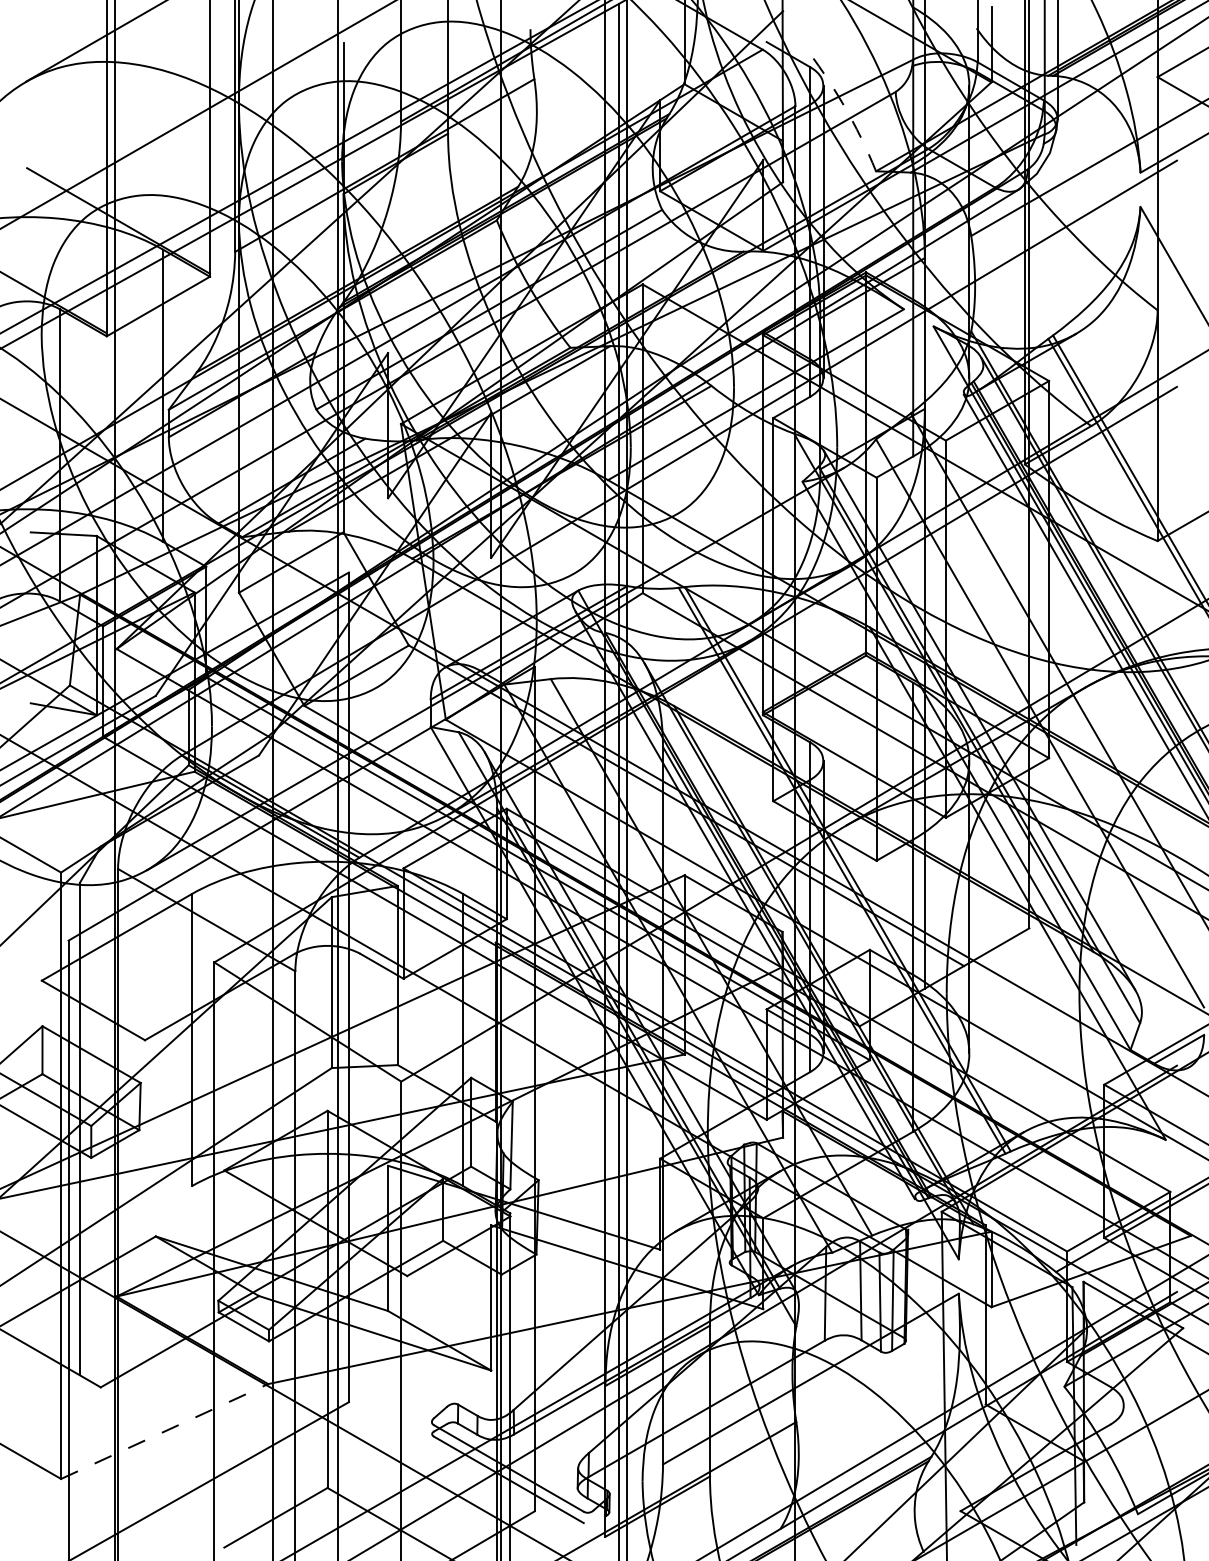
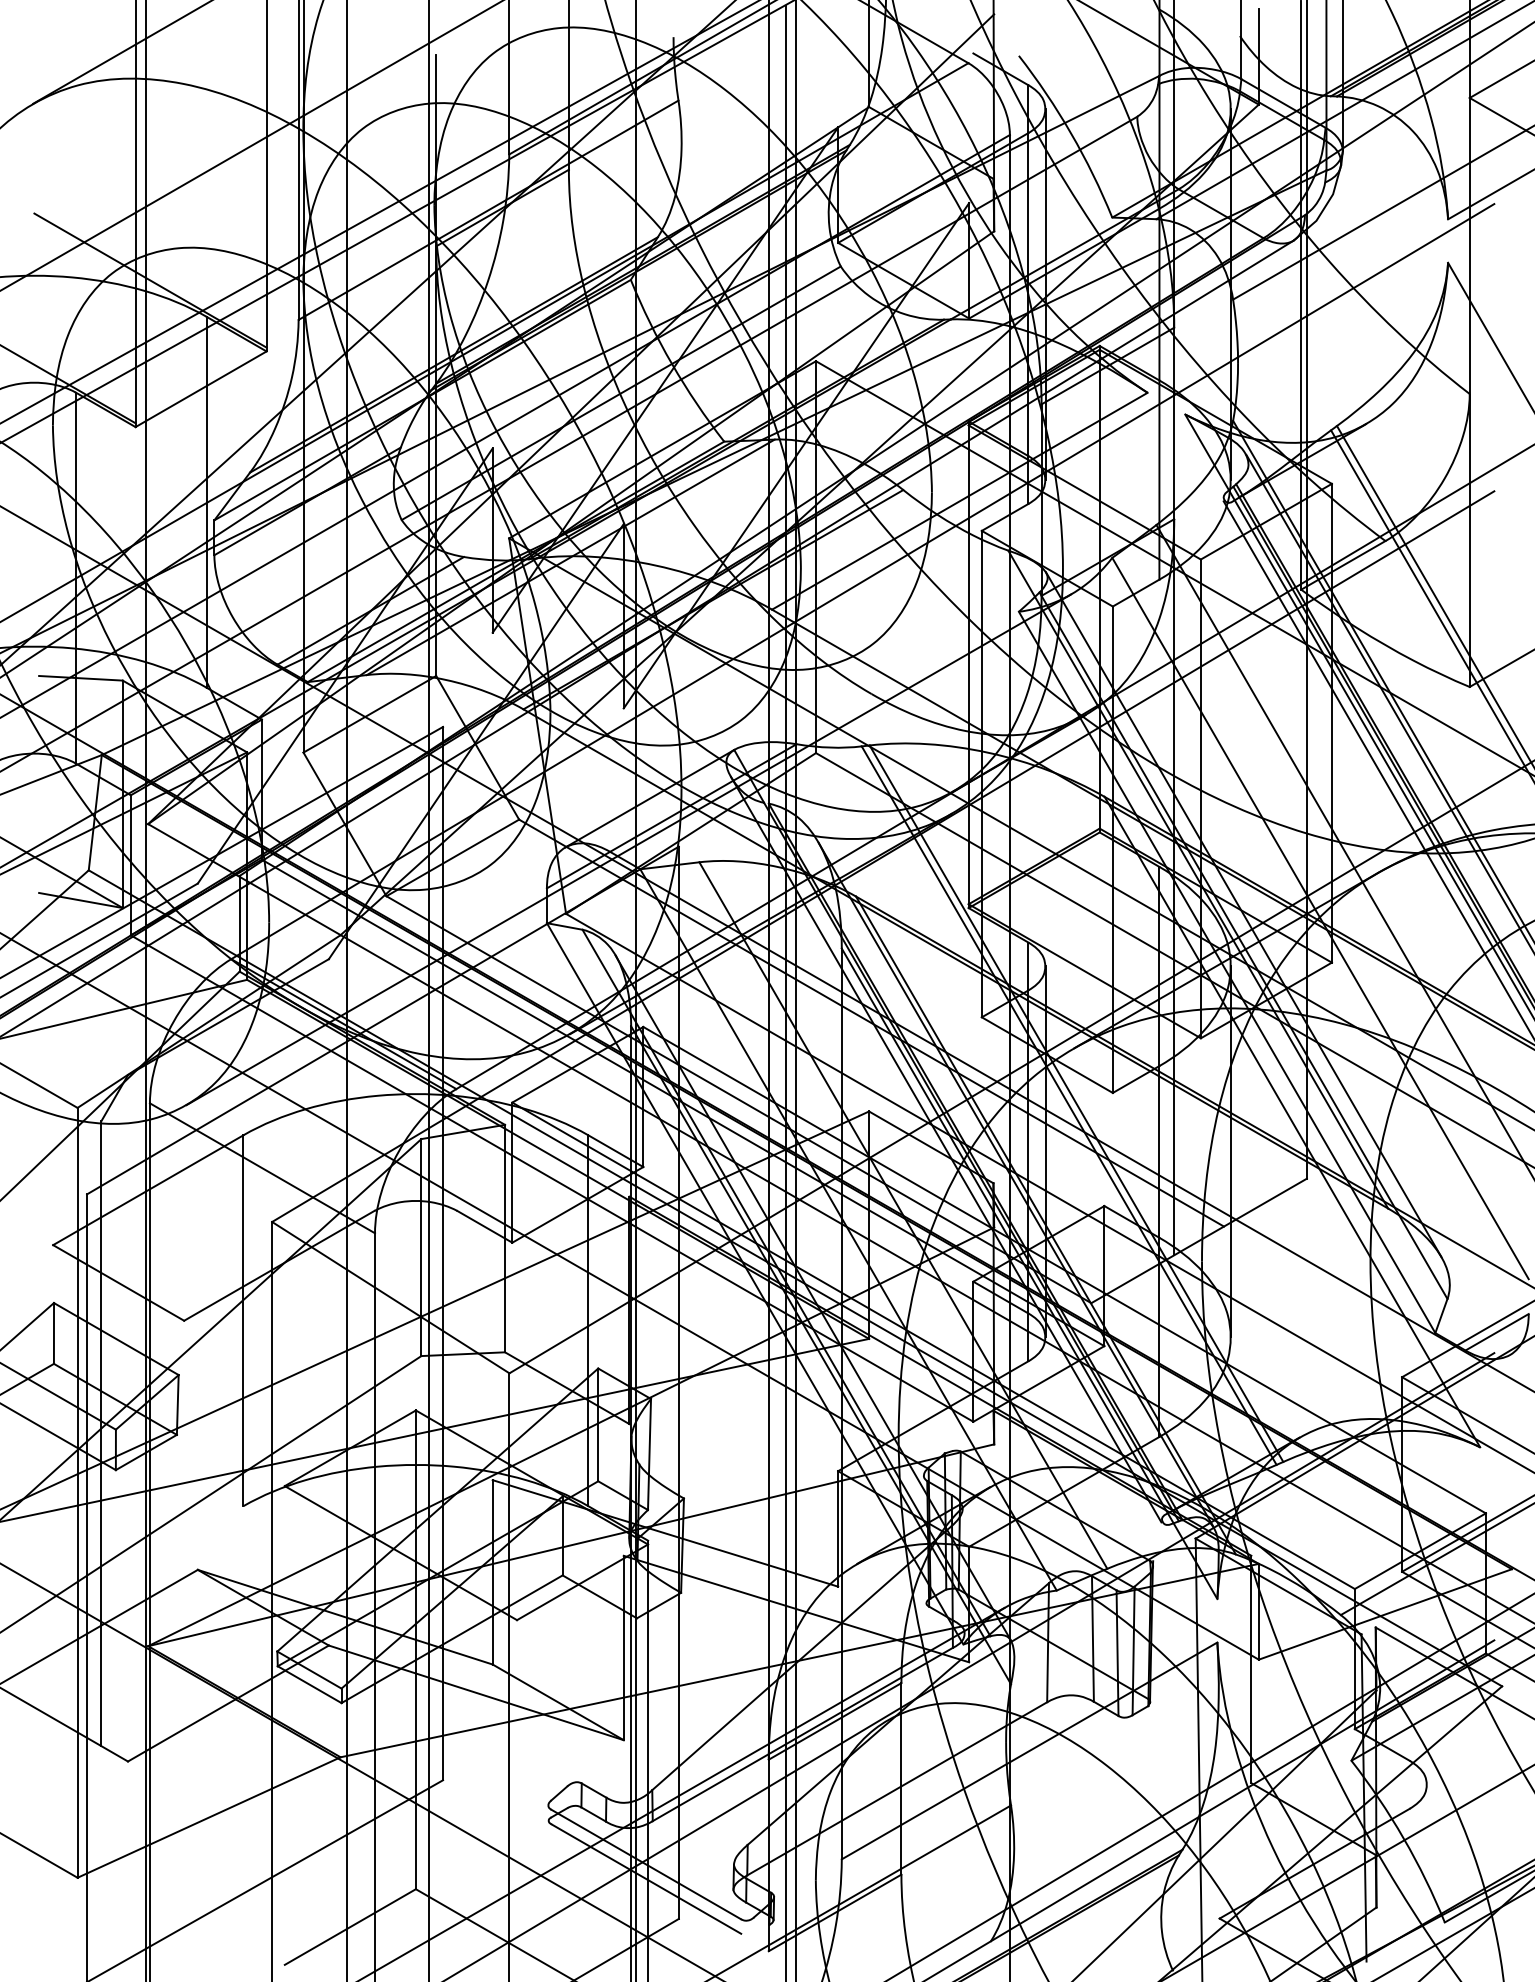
arc: (843, 105) -> (1070, 134), dashed -> solid
line: (164, 1431) -> (208, 1817), dashed -> solid

